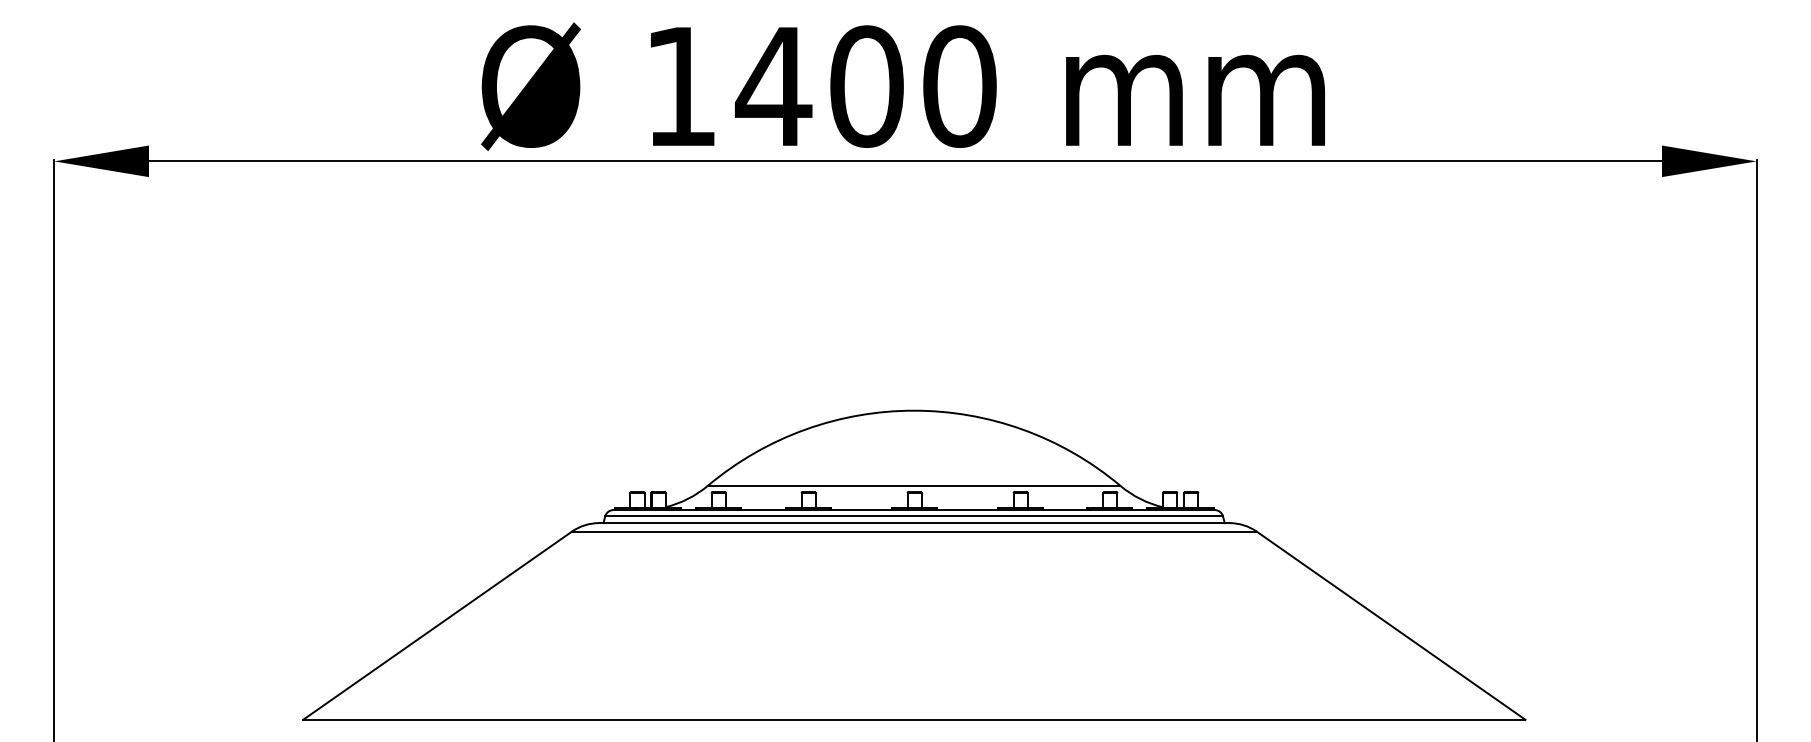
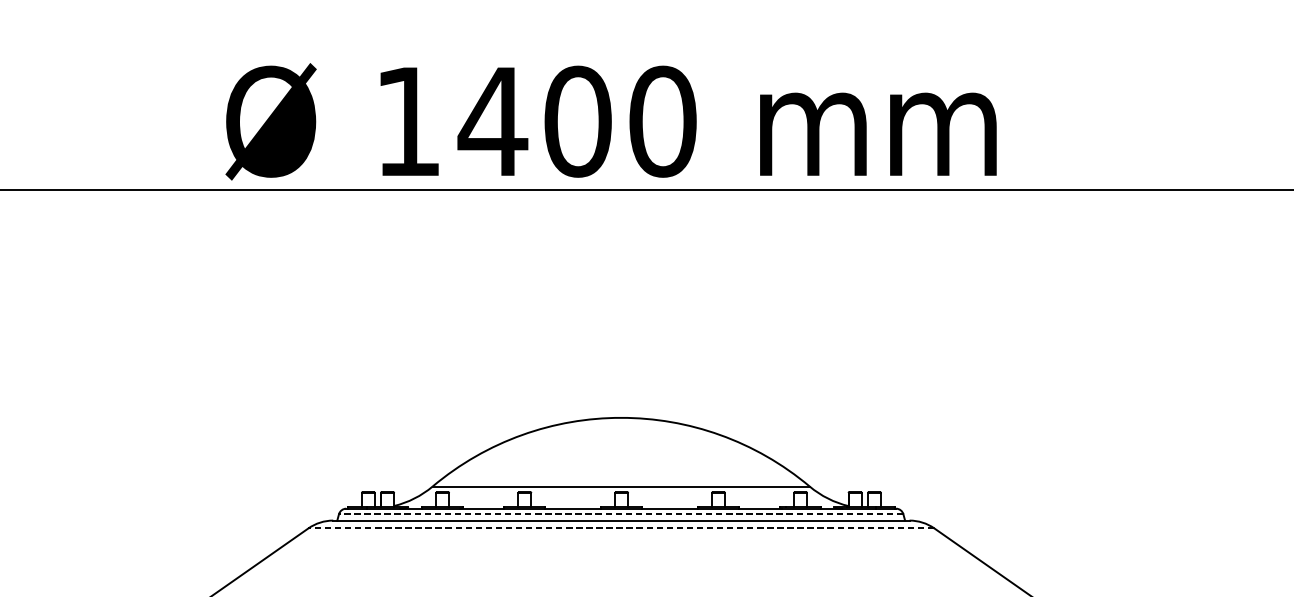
line: (914, 516) -> (621, 514), solid -> dashed
line: (913, 531) -> (620, 528), solid -> dashed

